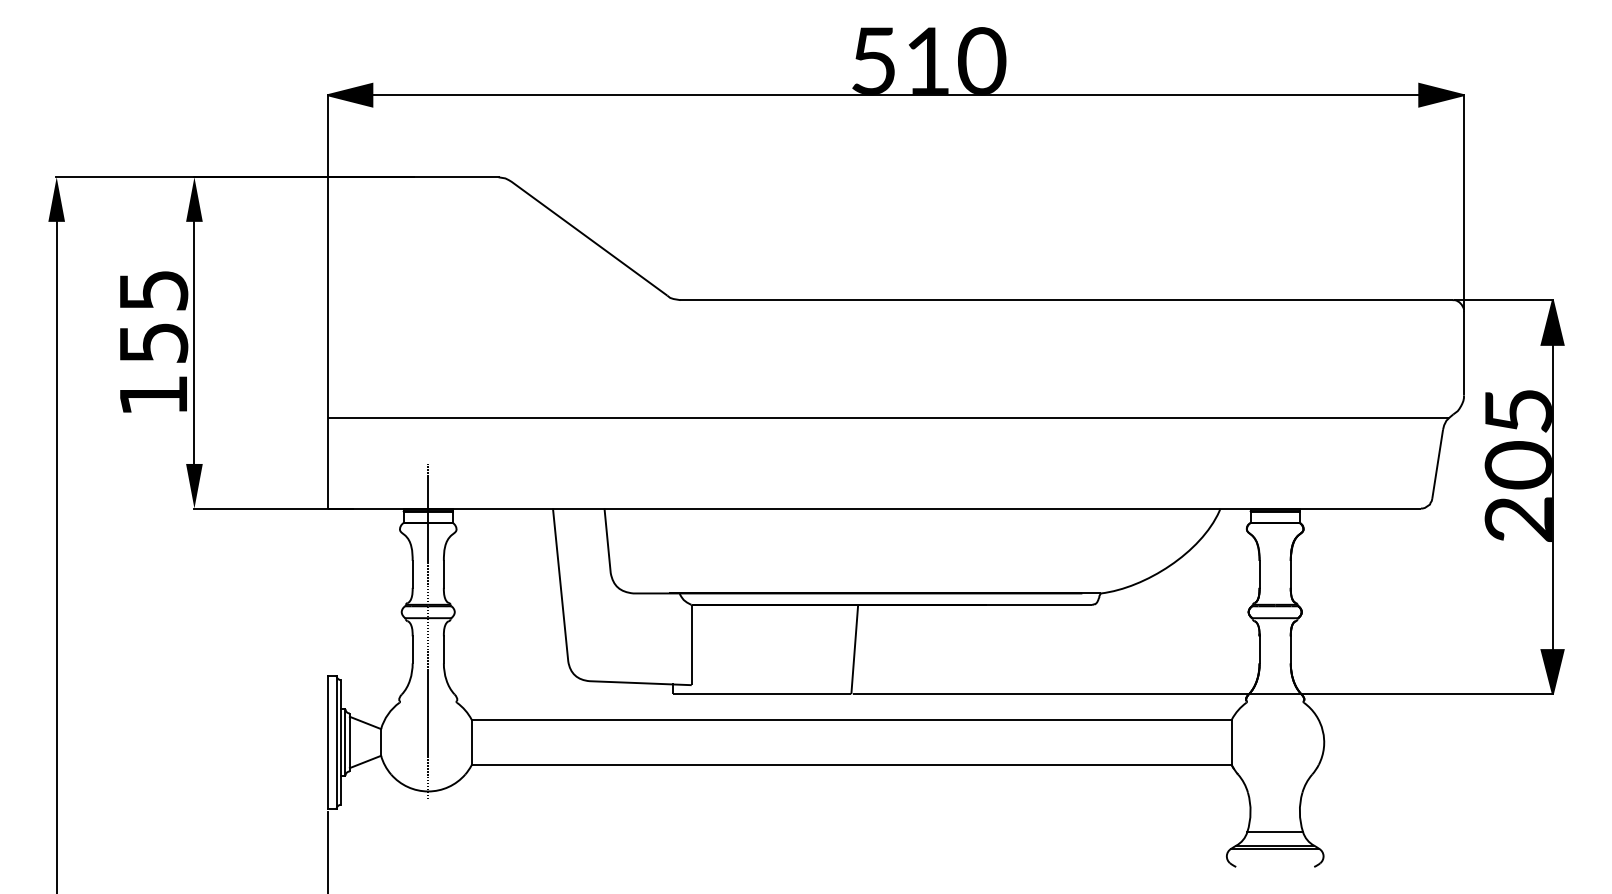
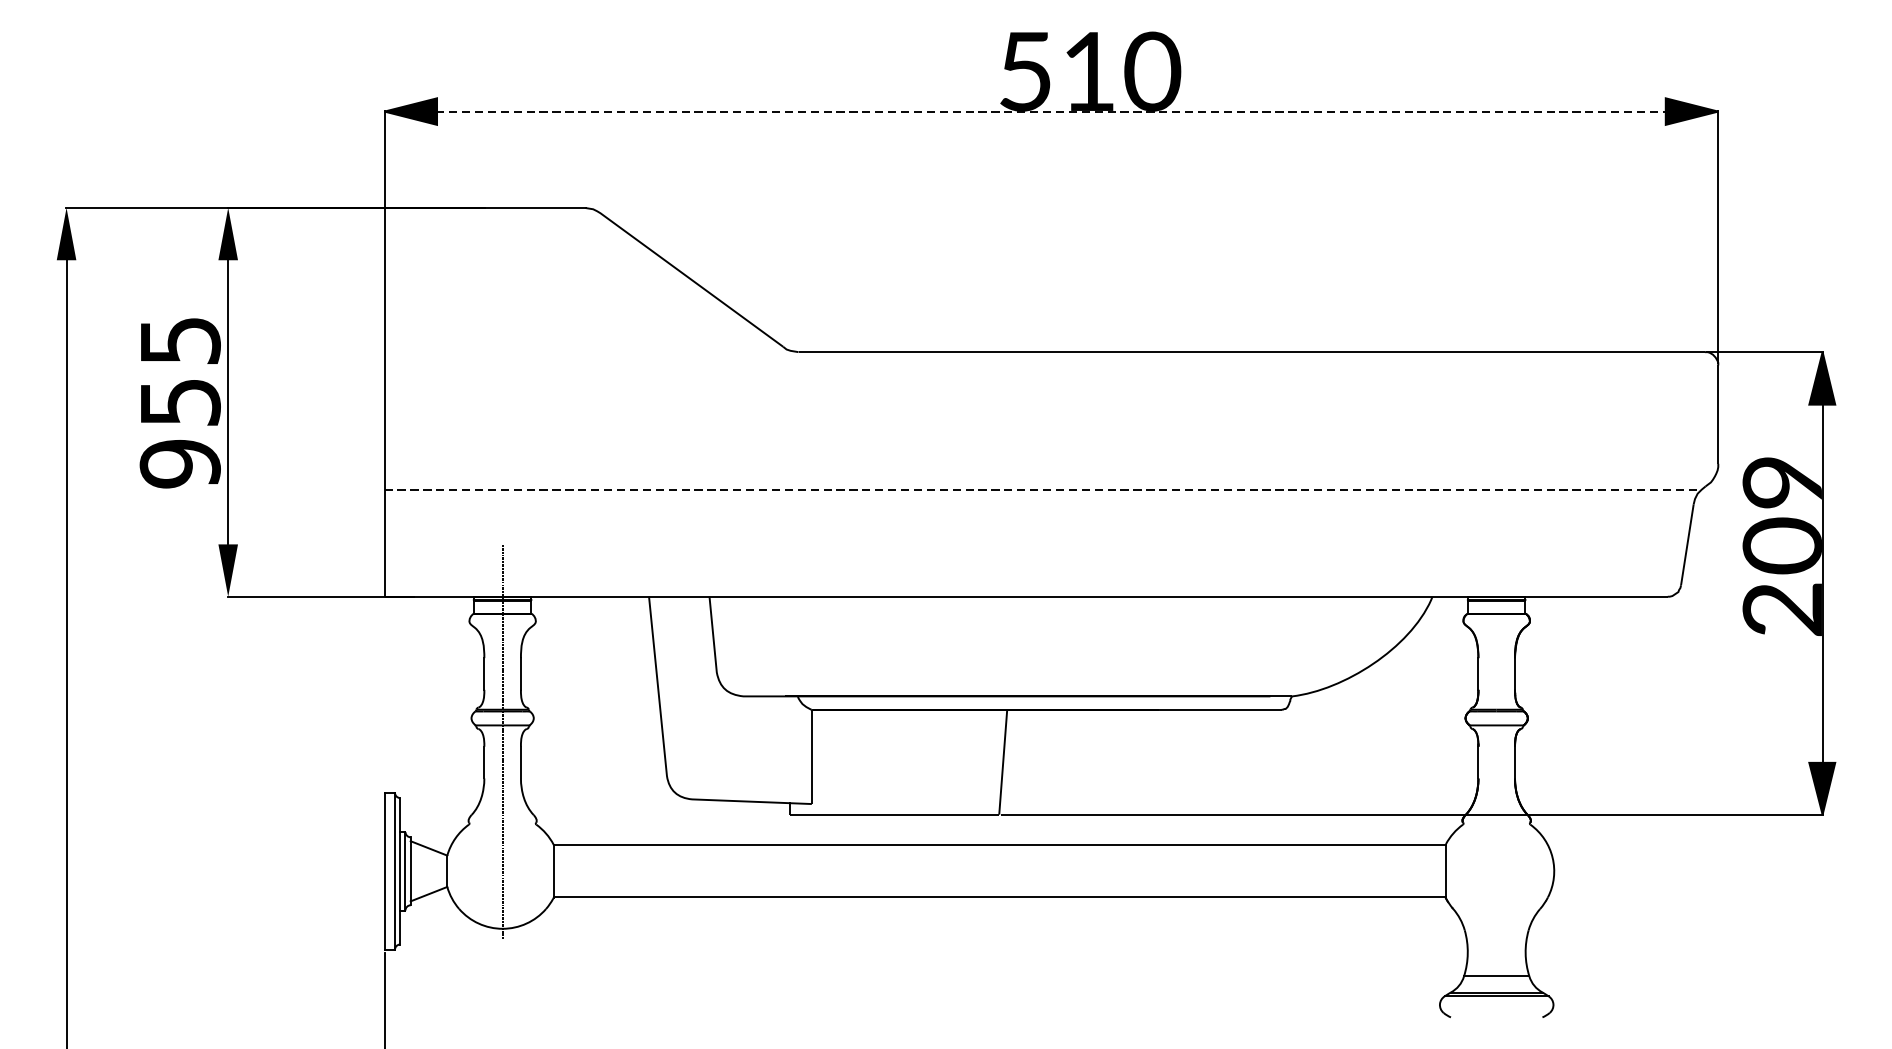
line: (896, 95) -> (1052, 111), solid -> dashed
text: (153, 395) -> (180, 464), 155 -> 955
text: (1517, 411) -> (1781, 482), 205 -> 209
line: (888, 417) -> (1042, 489), solid -> dashed

